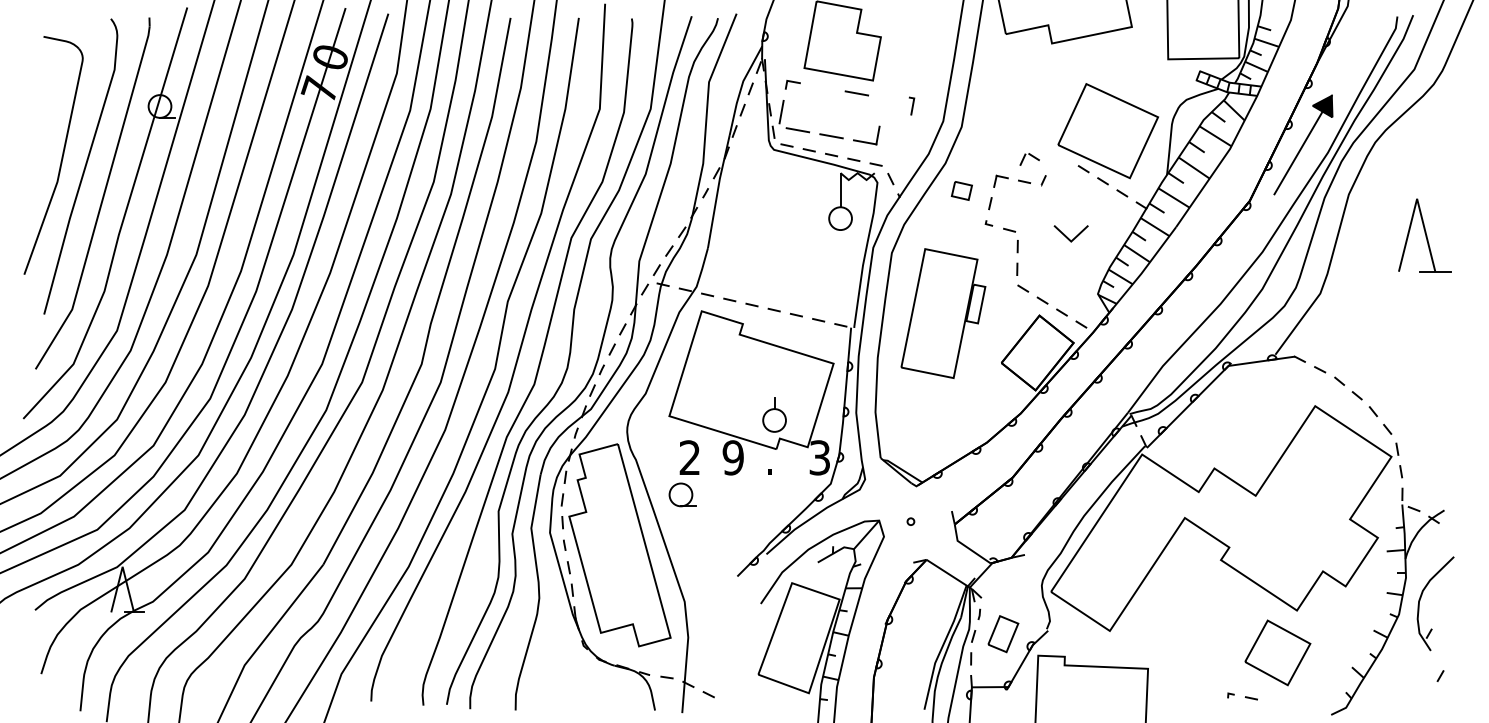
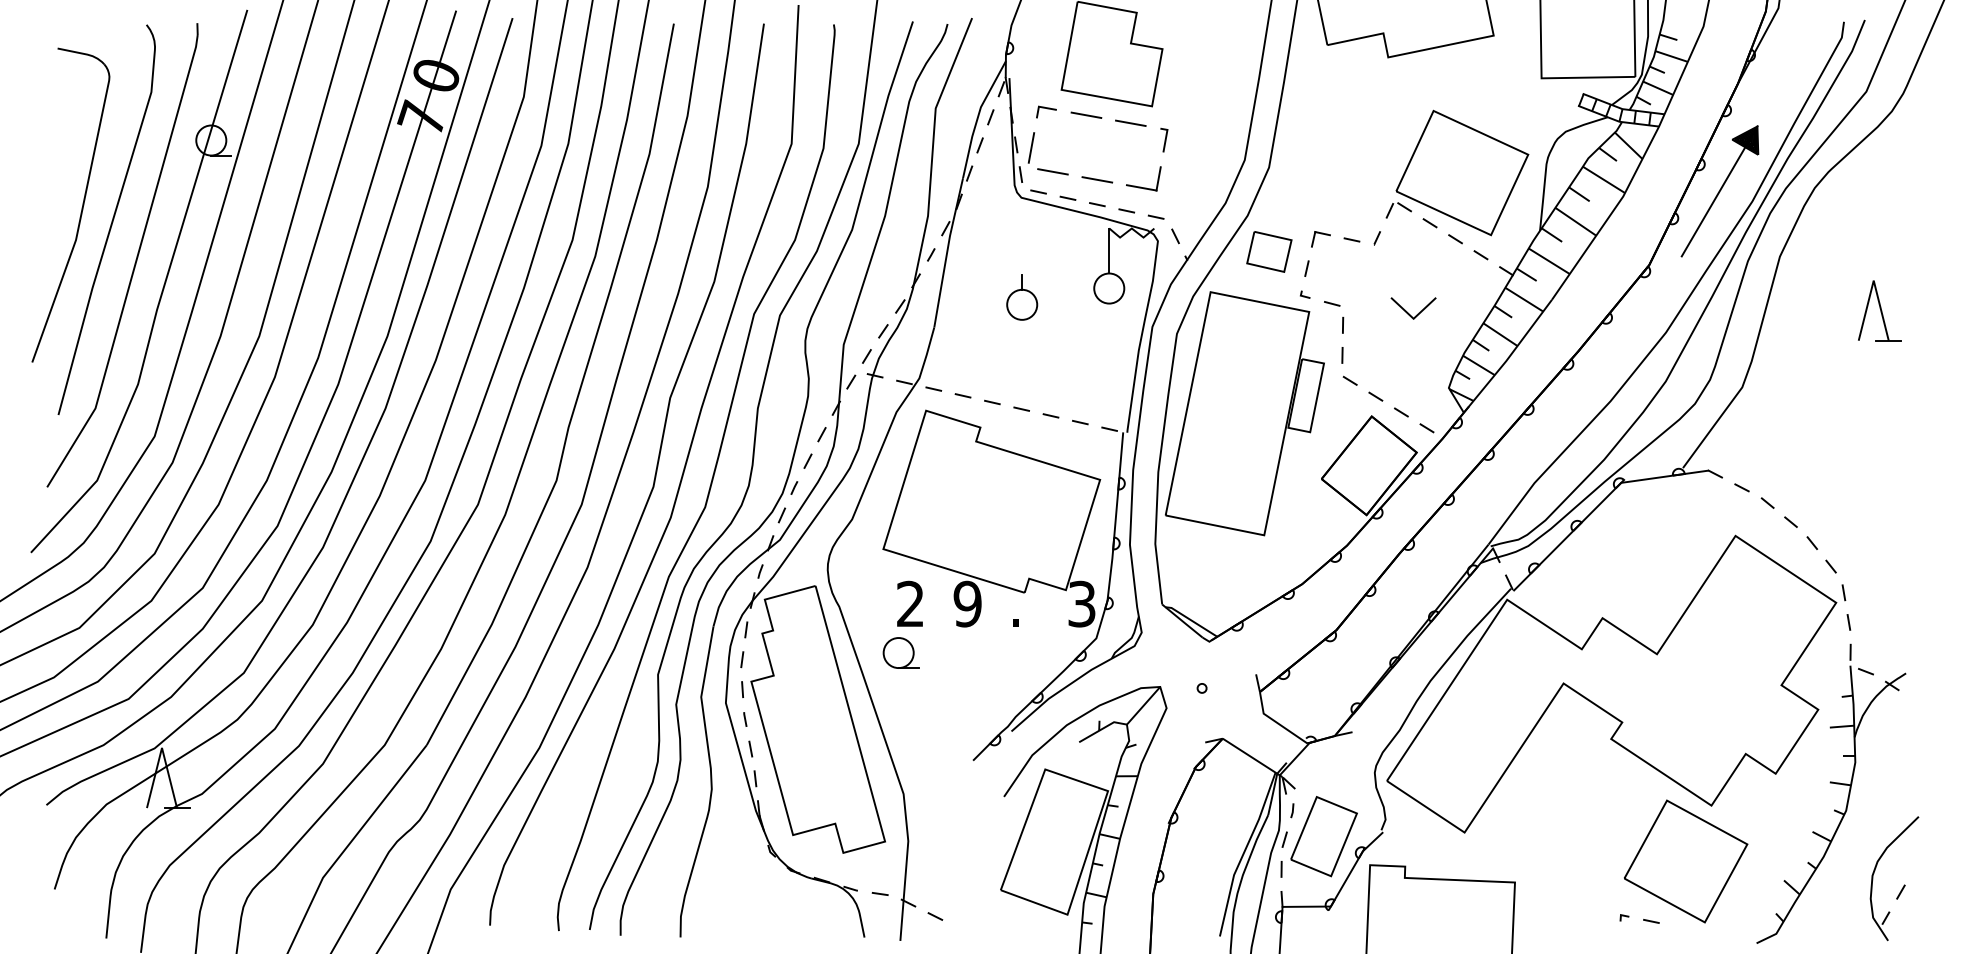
line: (823, 86) -> (1086, 114), added
line: (911, 105) -> (1164, 139), moved
part: (1029, 159) -> (1398, 210), moved
part: (962, 190) -> (1269, 251), size x1.67
part: (1424, 235) -> (1879, 310), size x0.62
part: (943, 313) -> (1244, 413), size x1.43
part: (774, 414) -> (1022, 297), moved
part: (1422, 596) -> (1876, 868), moved
part: (1002, 633) -> (1323, 836), size x1.67
part: (1278, 652) -> (1686, 861), size x1.43

